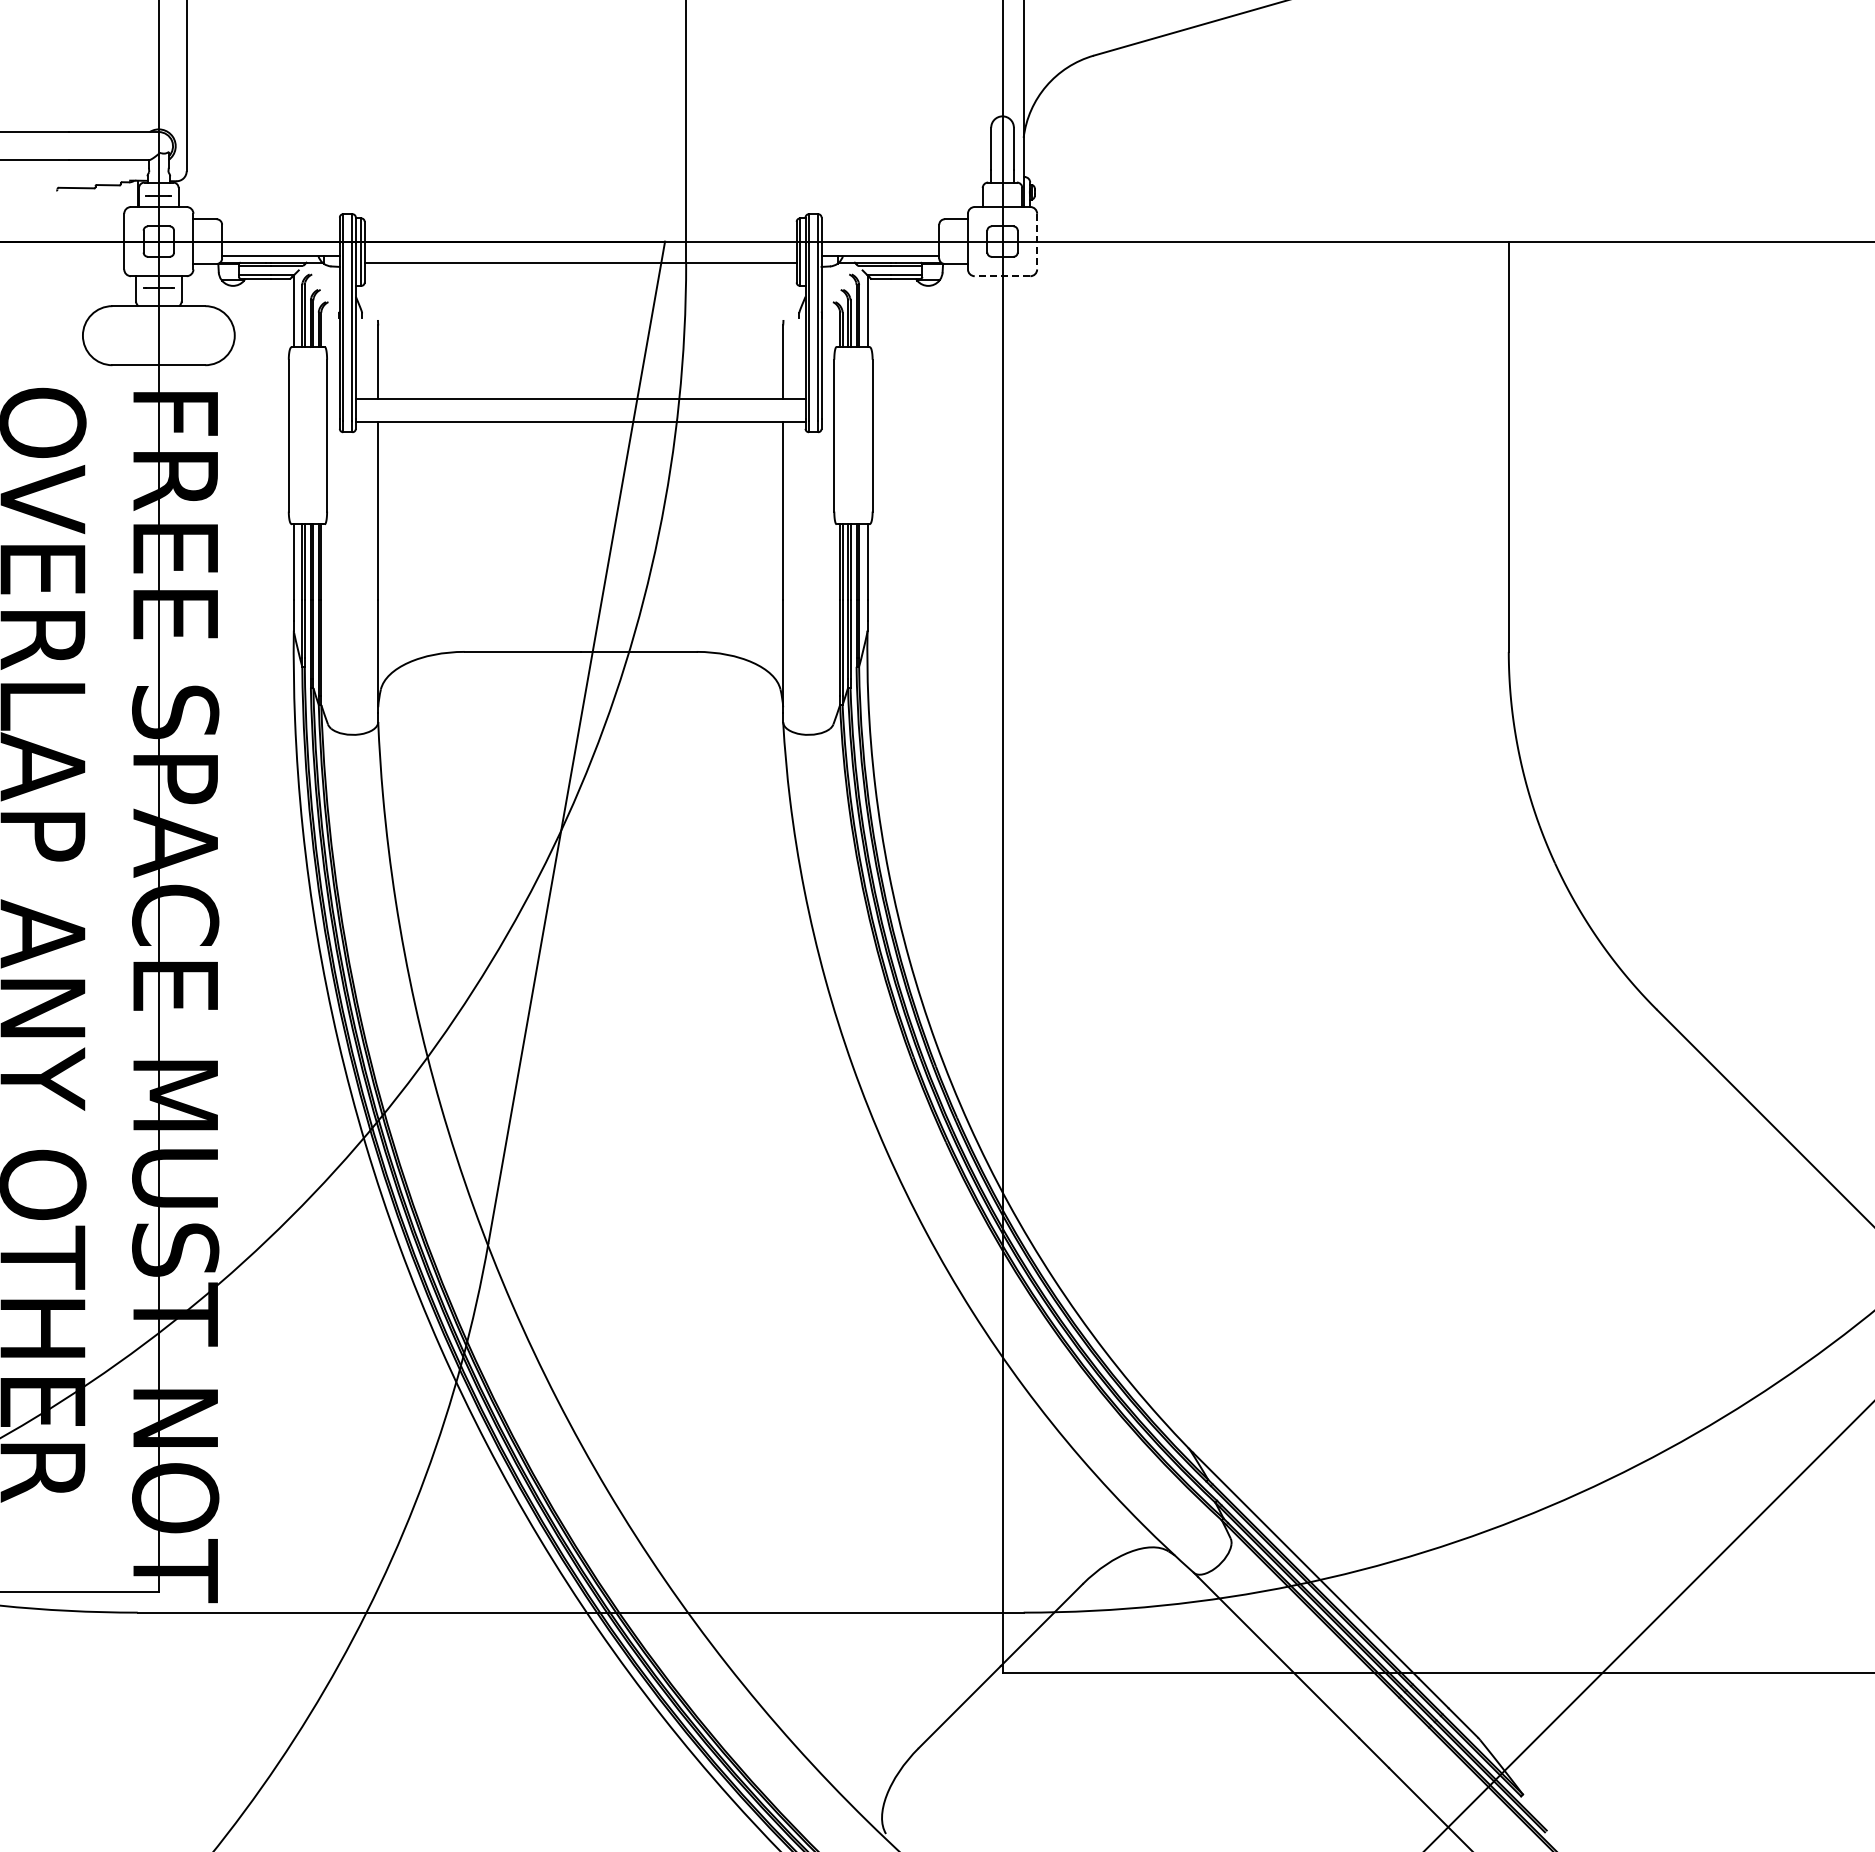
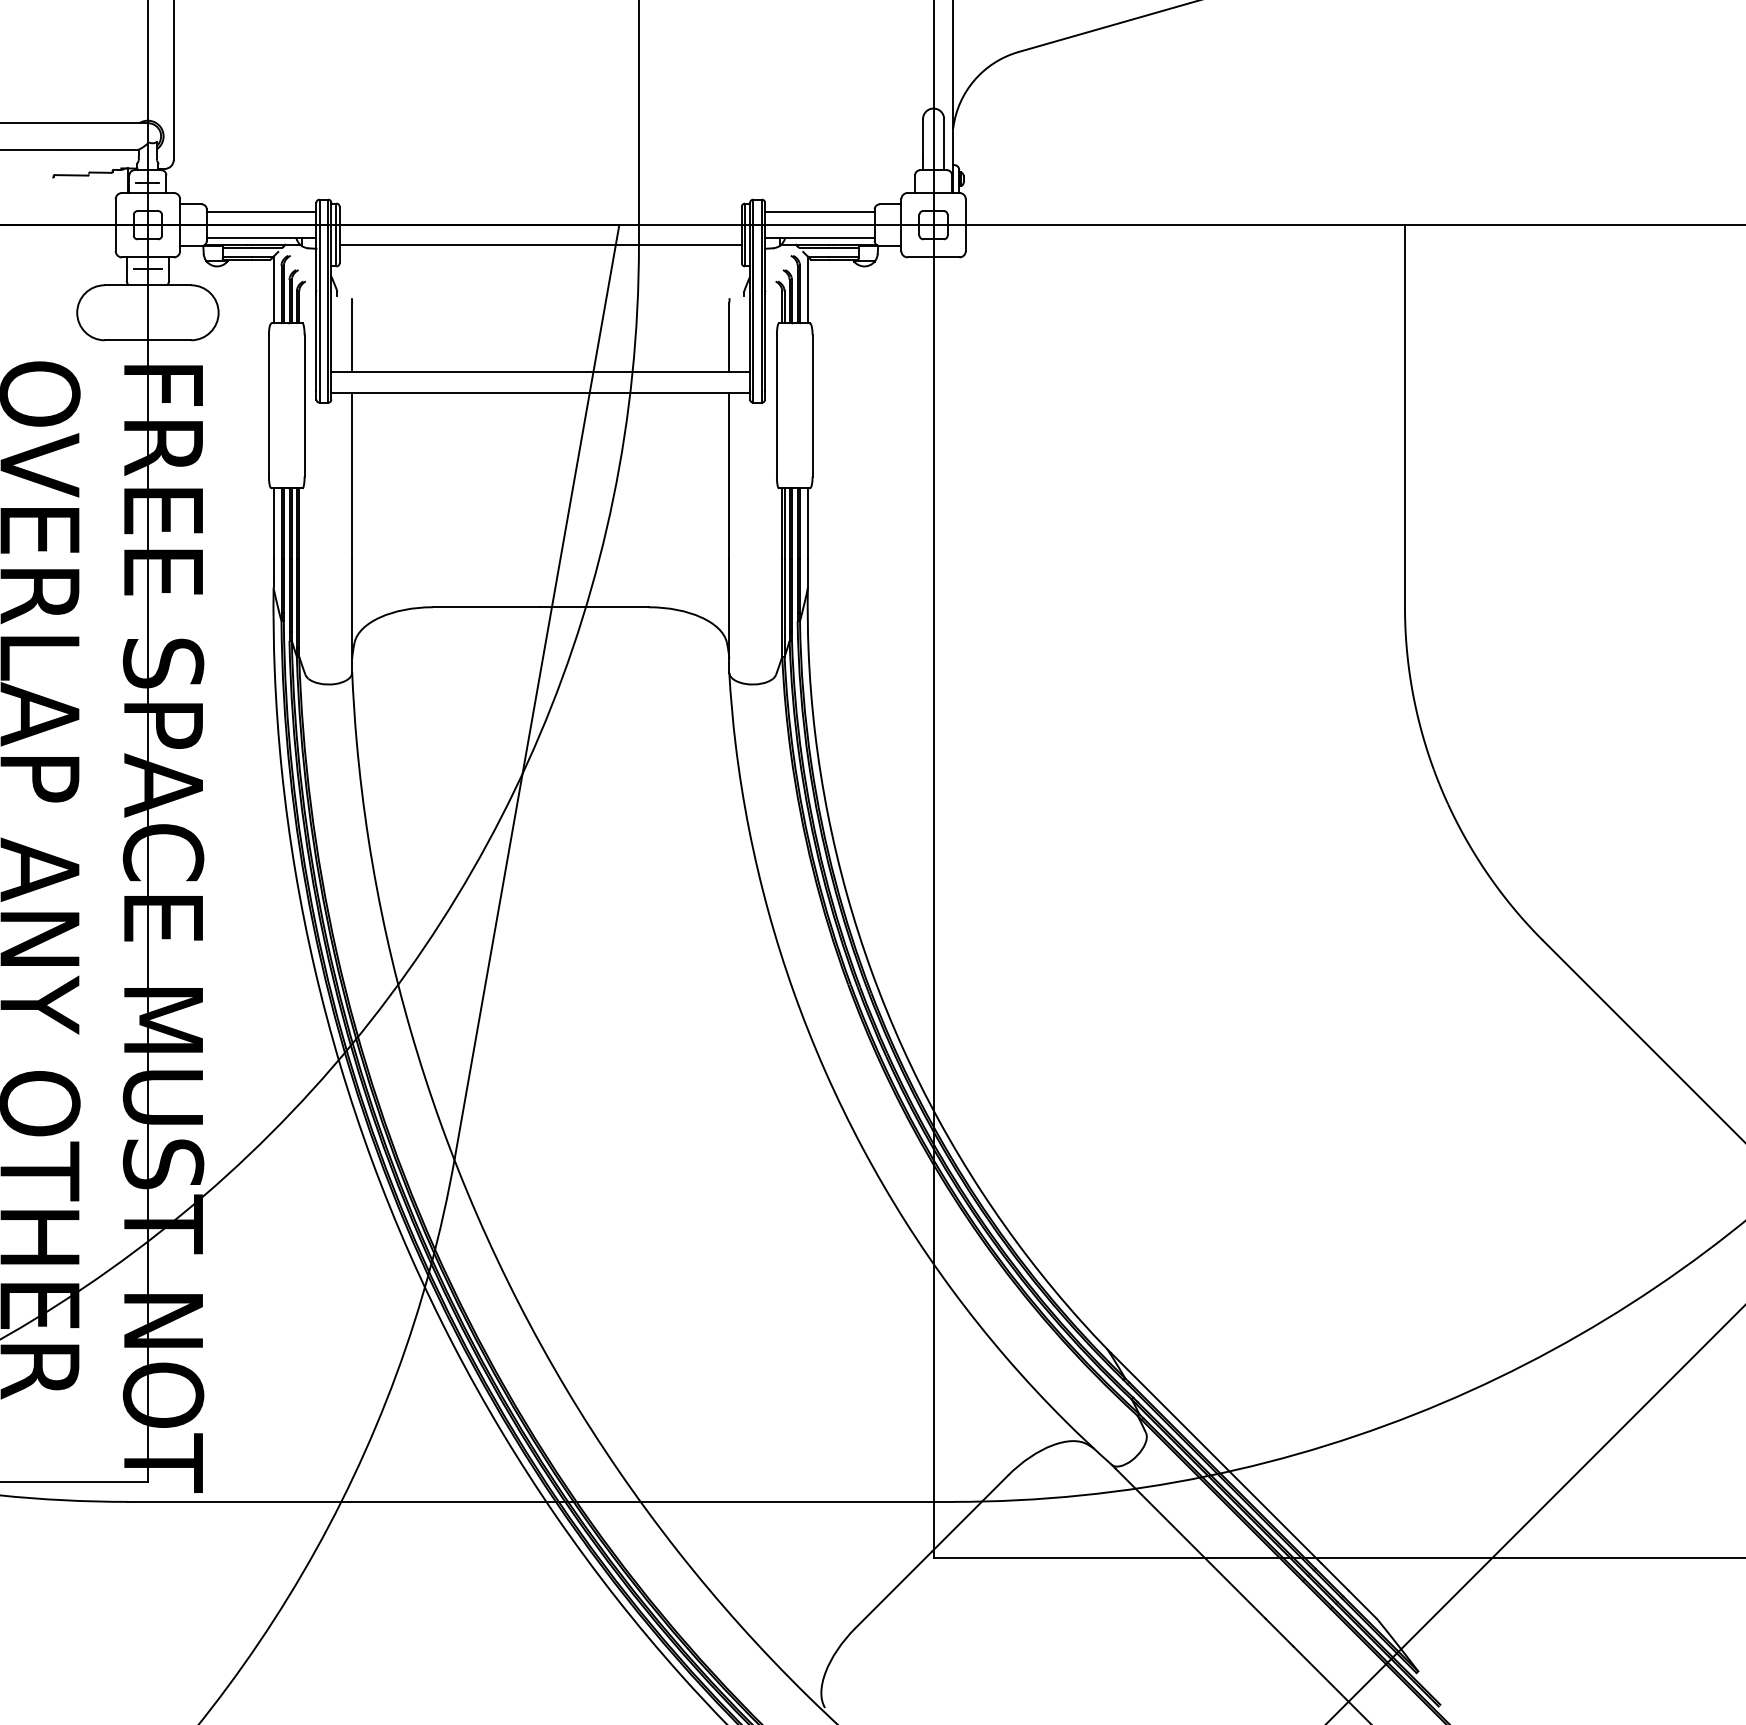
line: (280, 227) -> (261, 212), added
line: (880, 227) -> (819, 212), added
line: (1037, 241) -> (966, 225), dashed -> solid
line: (1002, 276) -> (933, 257), dashed -> solid

